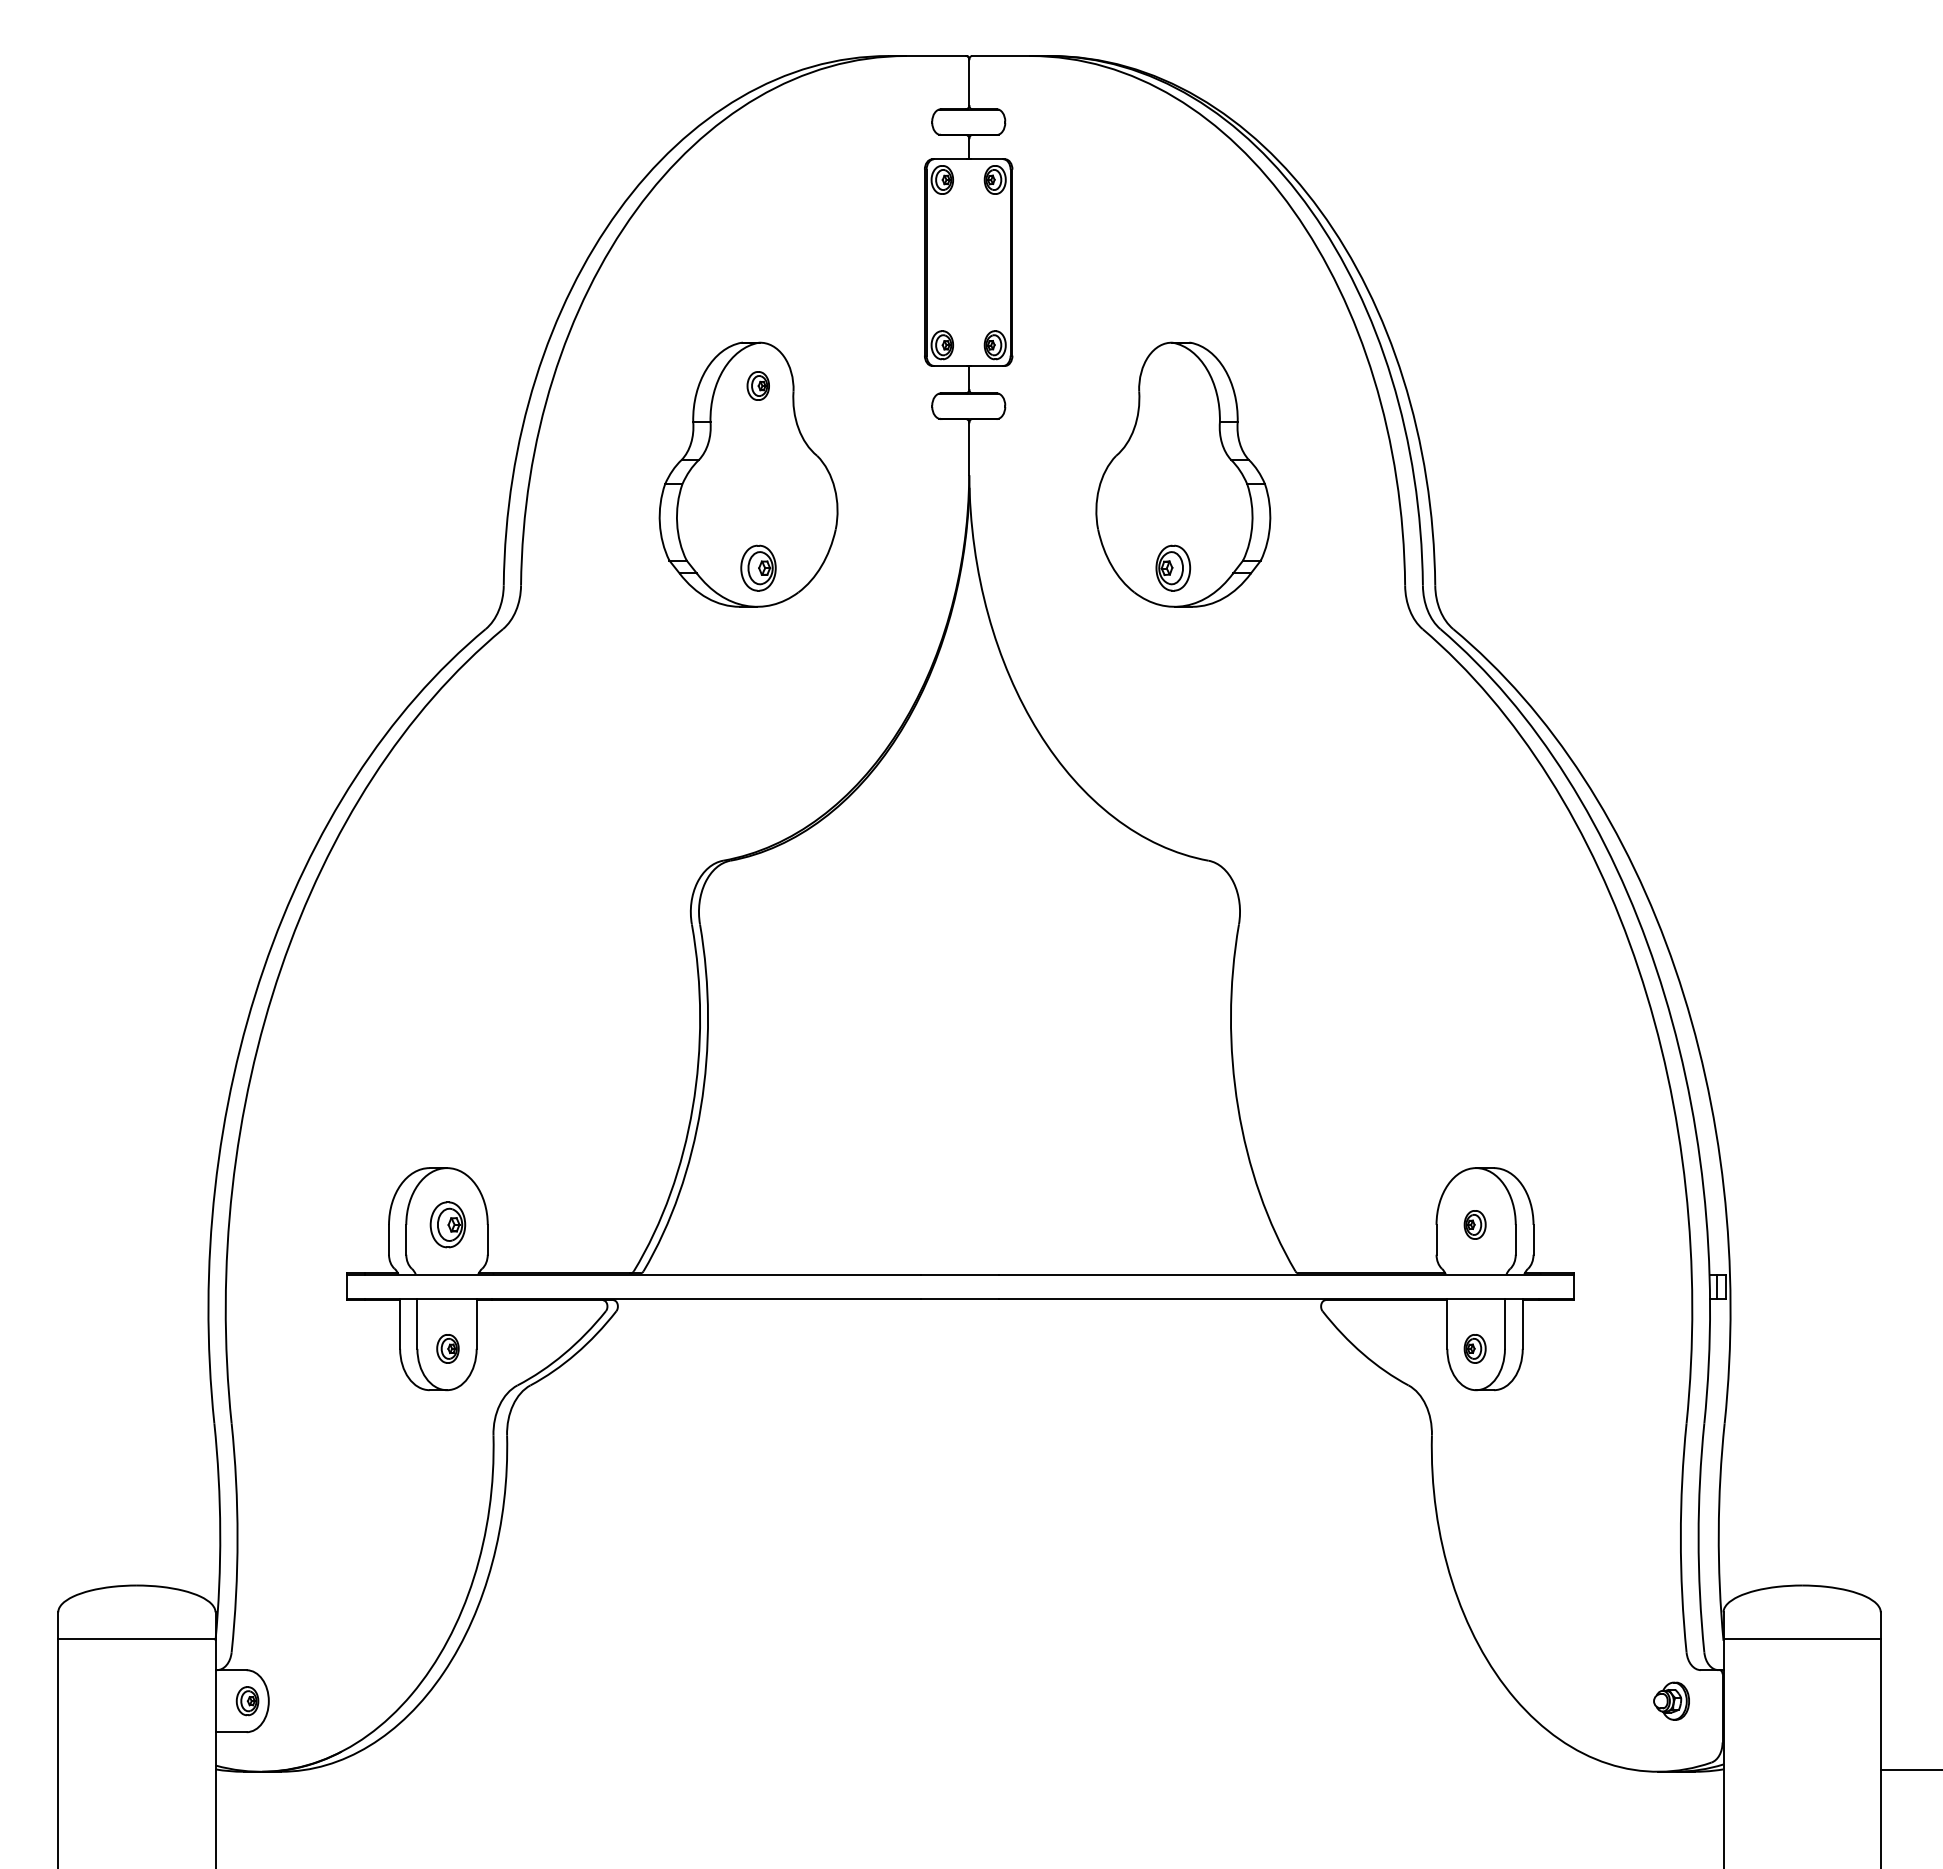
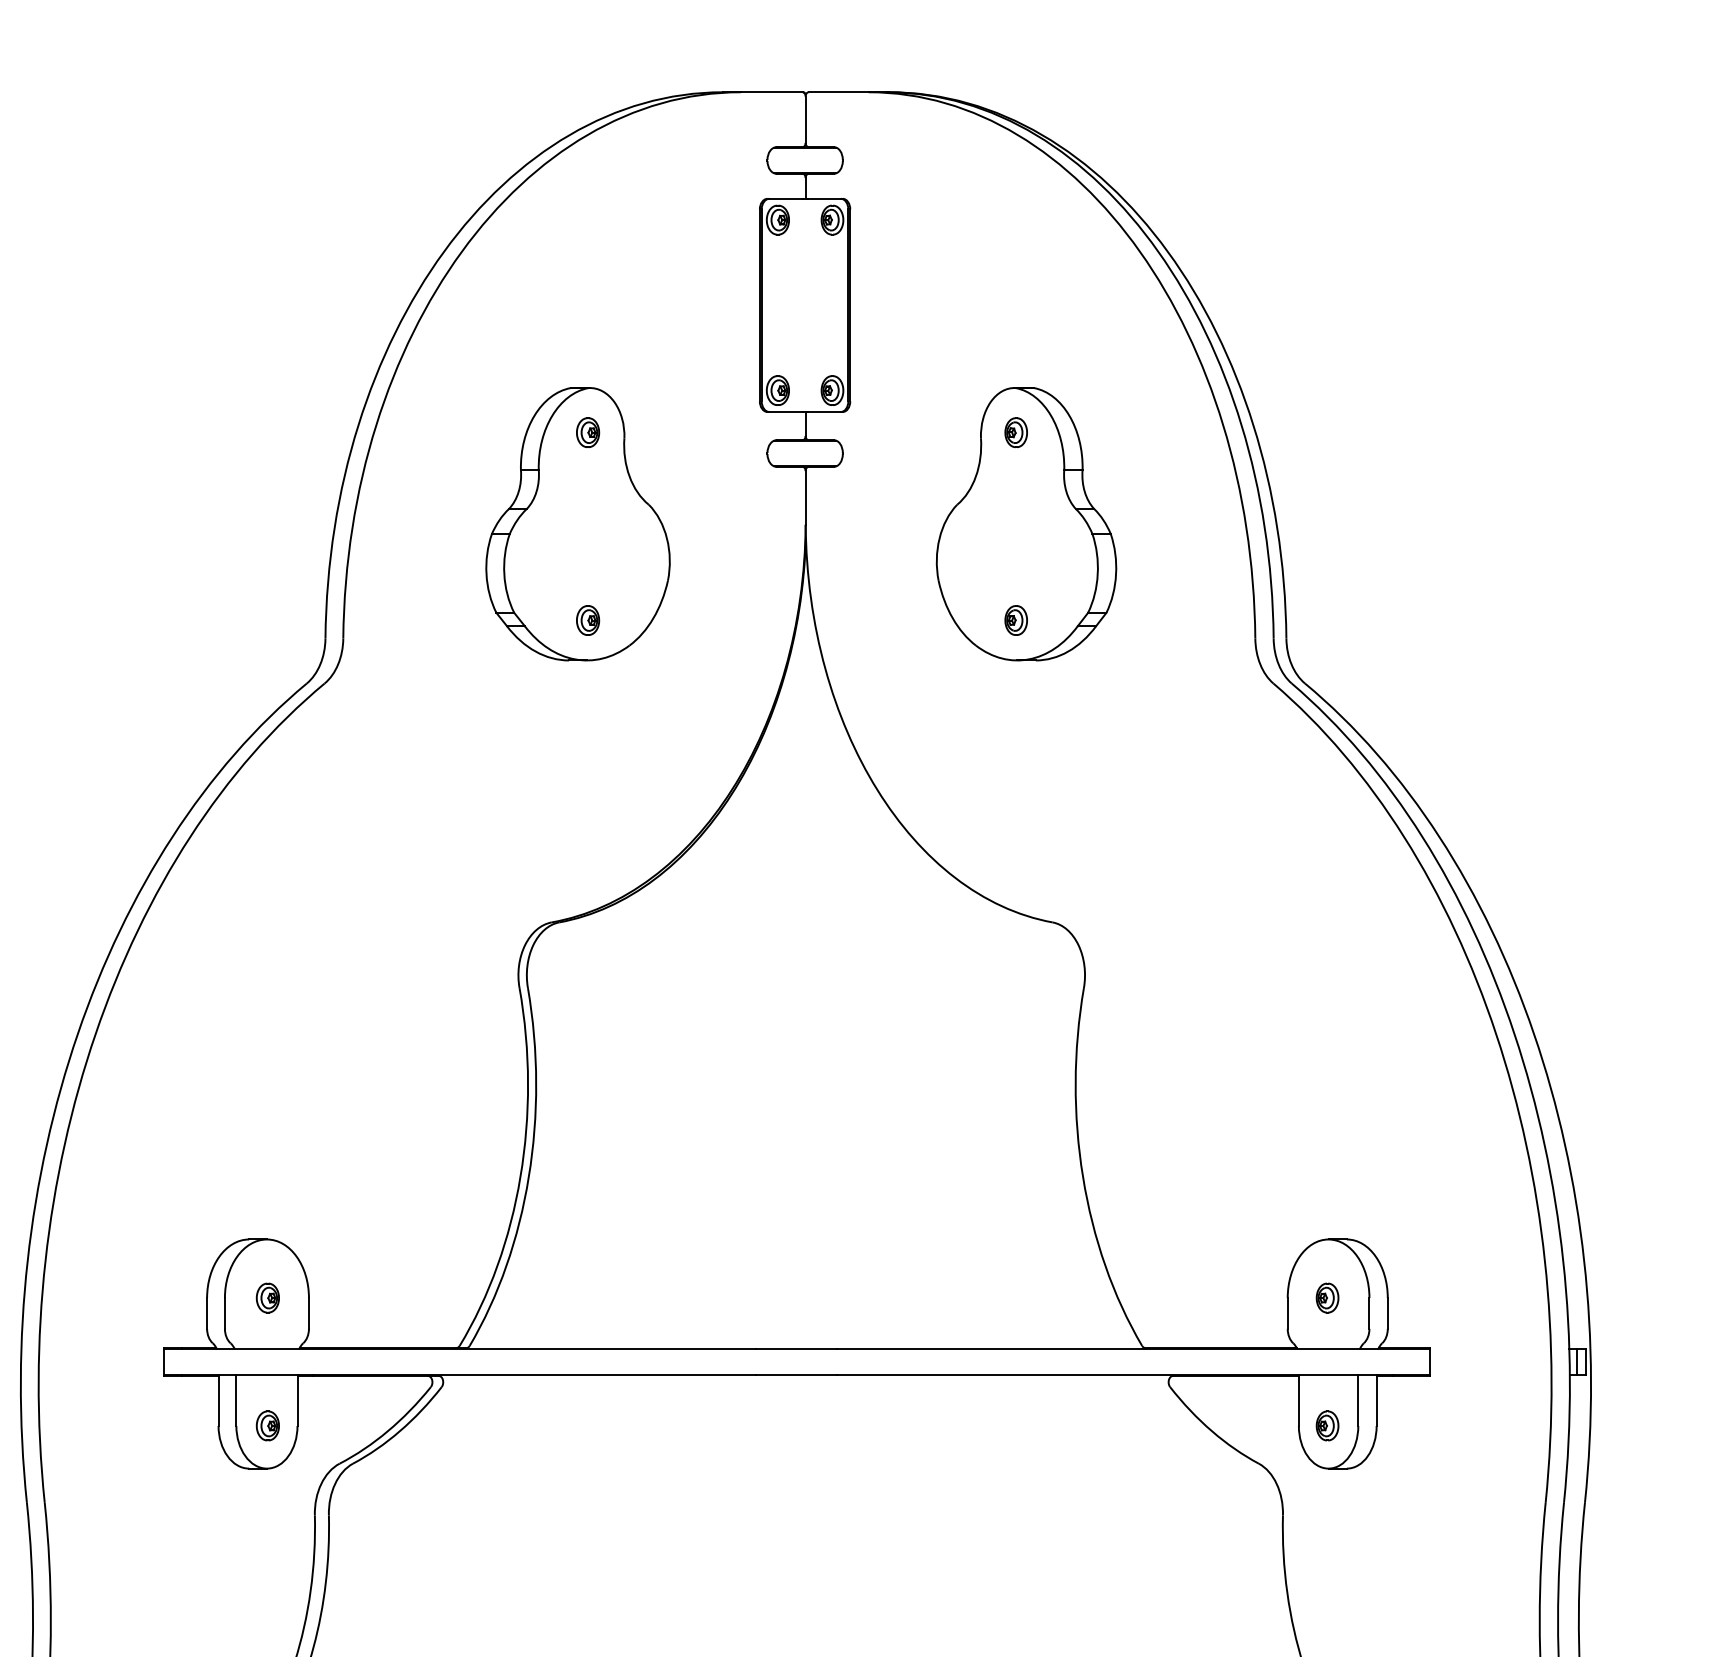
part: (1173, 385) -> (1016, 432), added
part: (757, 567) -> (587, 619), size x0.62
part: (1173, 567) -> (1016, 619), size x0.62
part: (447, 1224) -> (267, 1297), size x0.62

